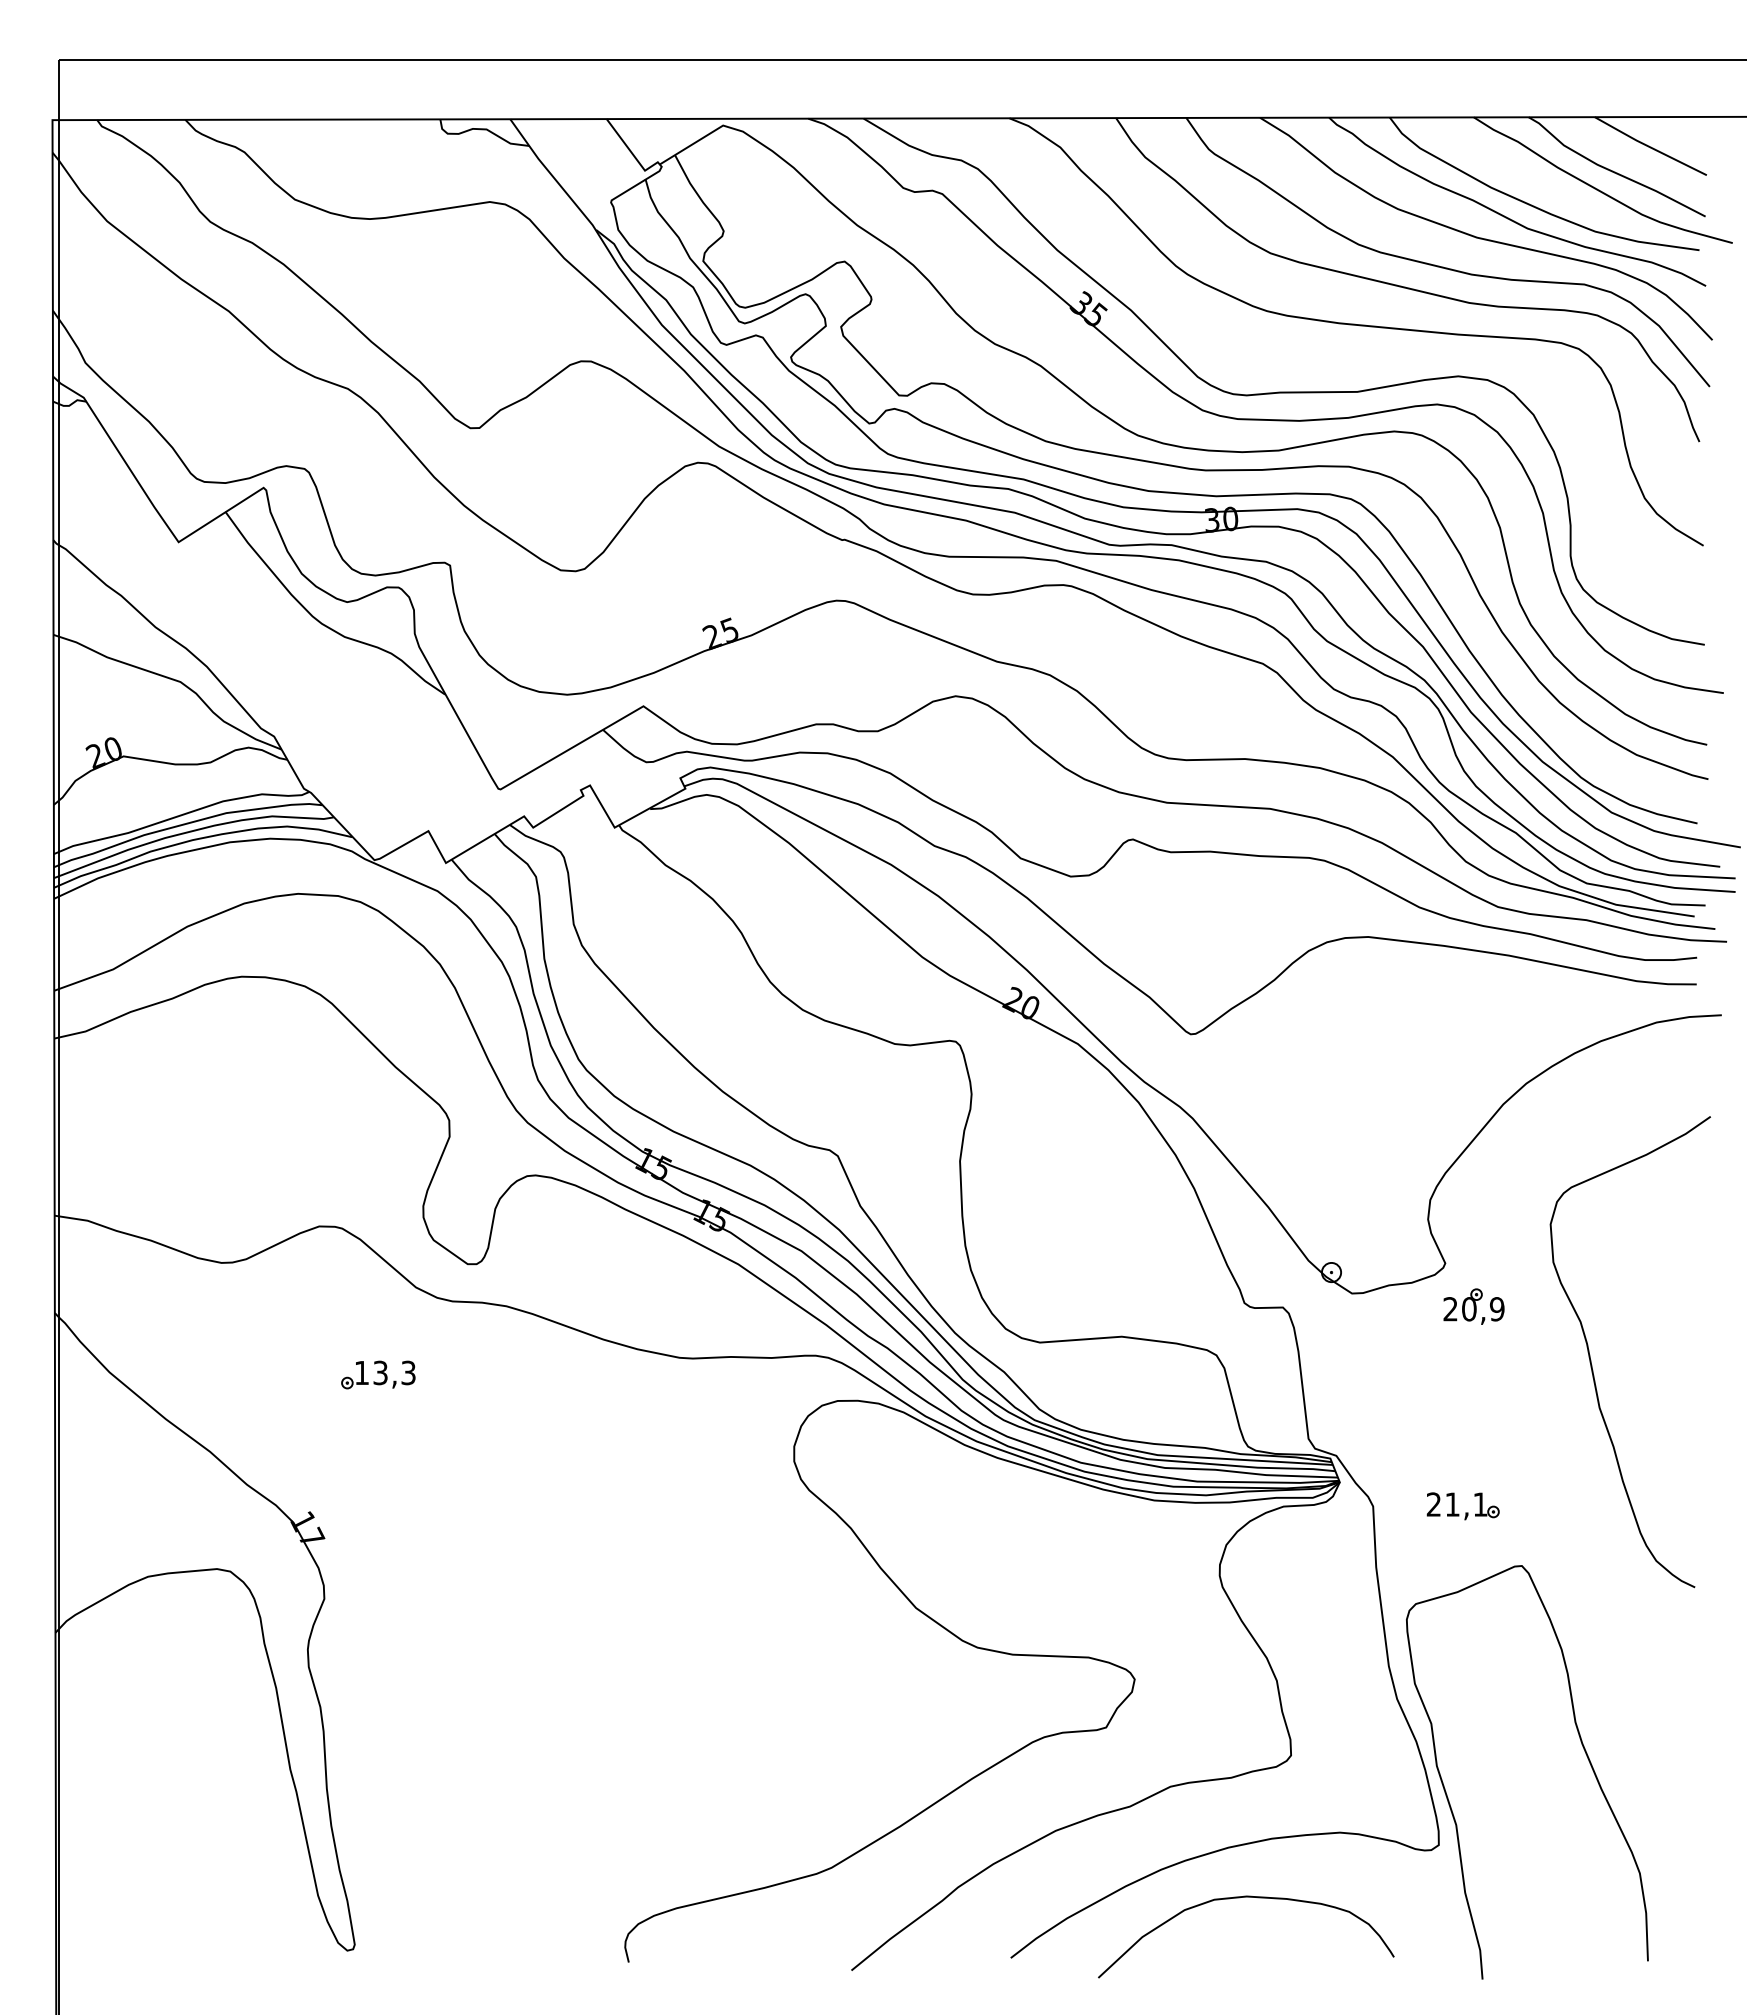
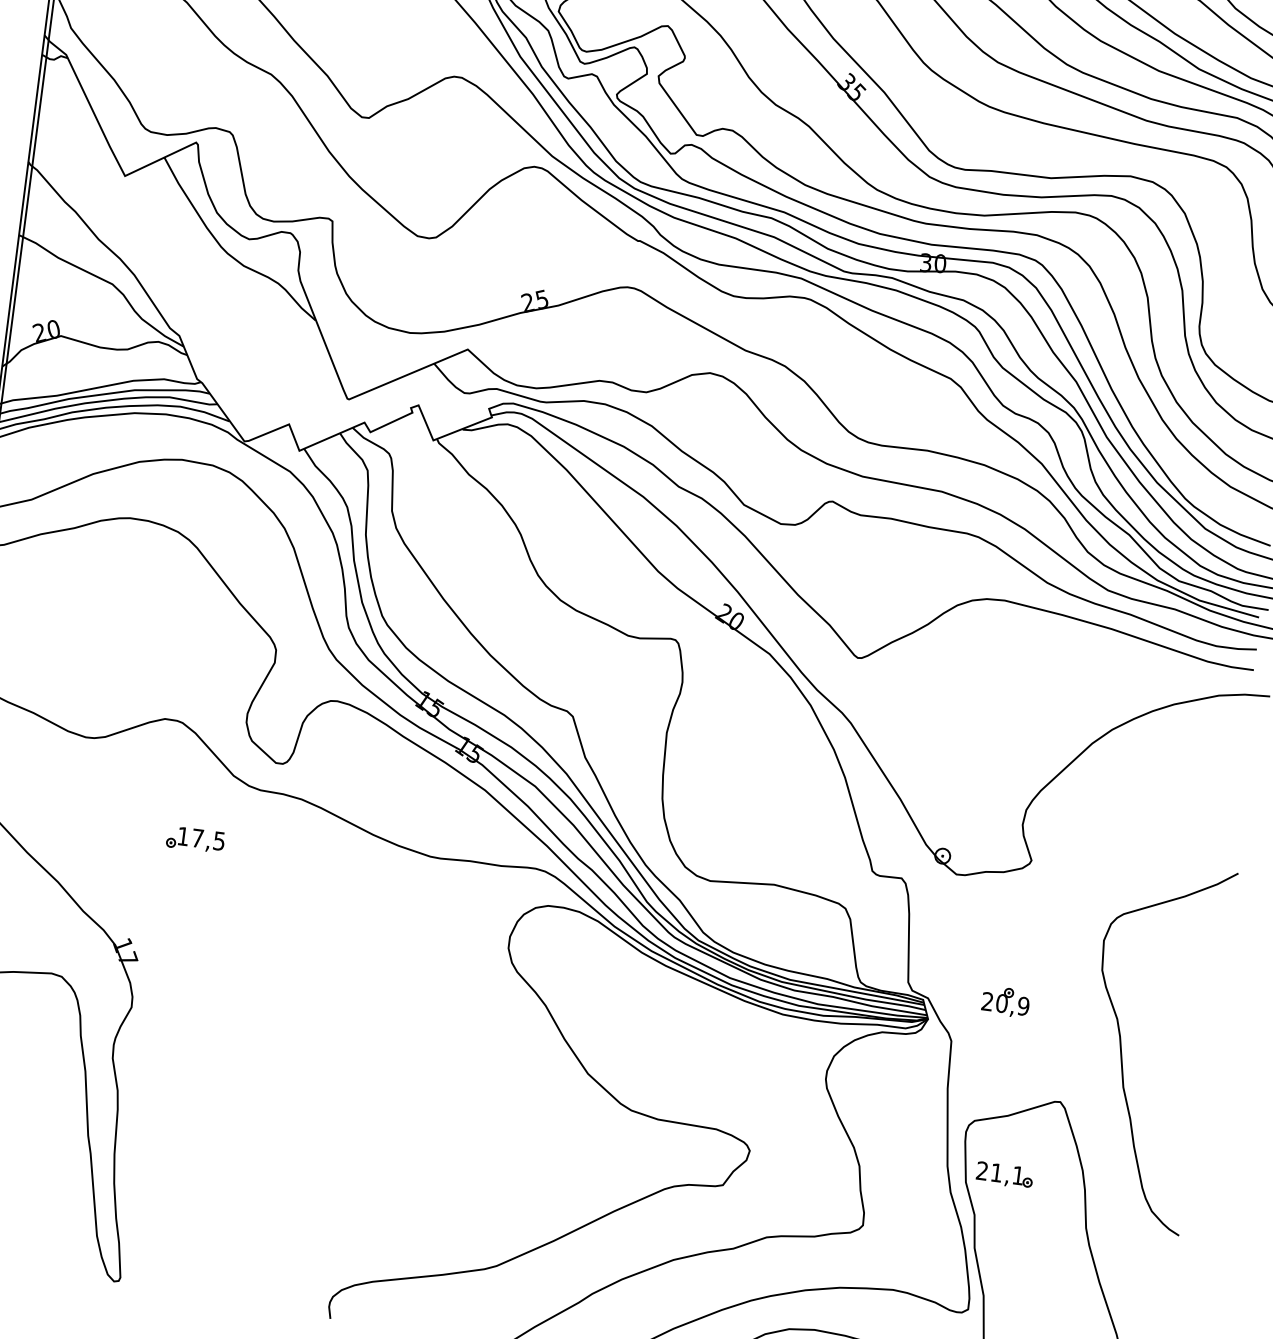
part: (1473, 1306) -> (1005, 1001), moved
curve: (1591, 1360) -> (1121, 1049), moved
text: (394, 1372) -> (208, 839), 13,3 -> 17,5
part: (1465, 1512) -> (1005, 1180), moved

